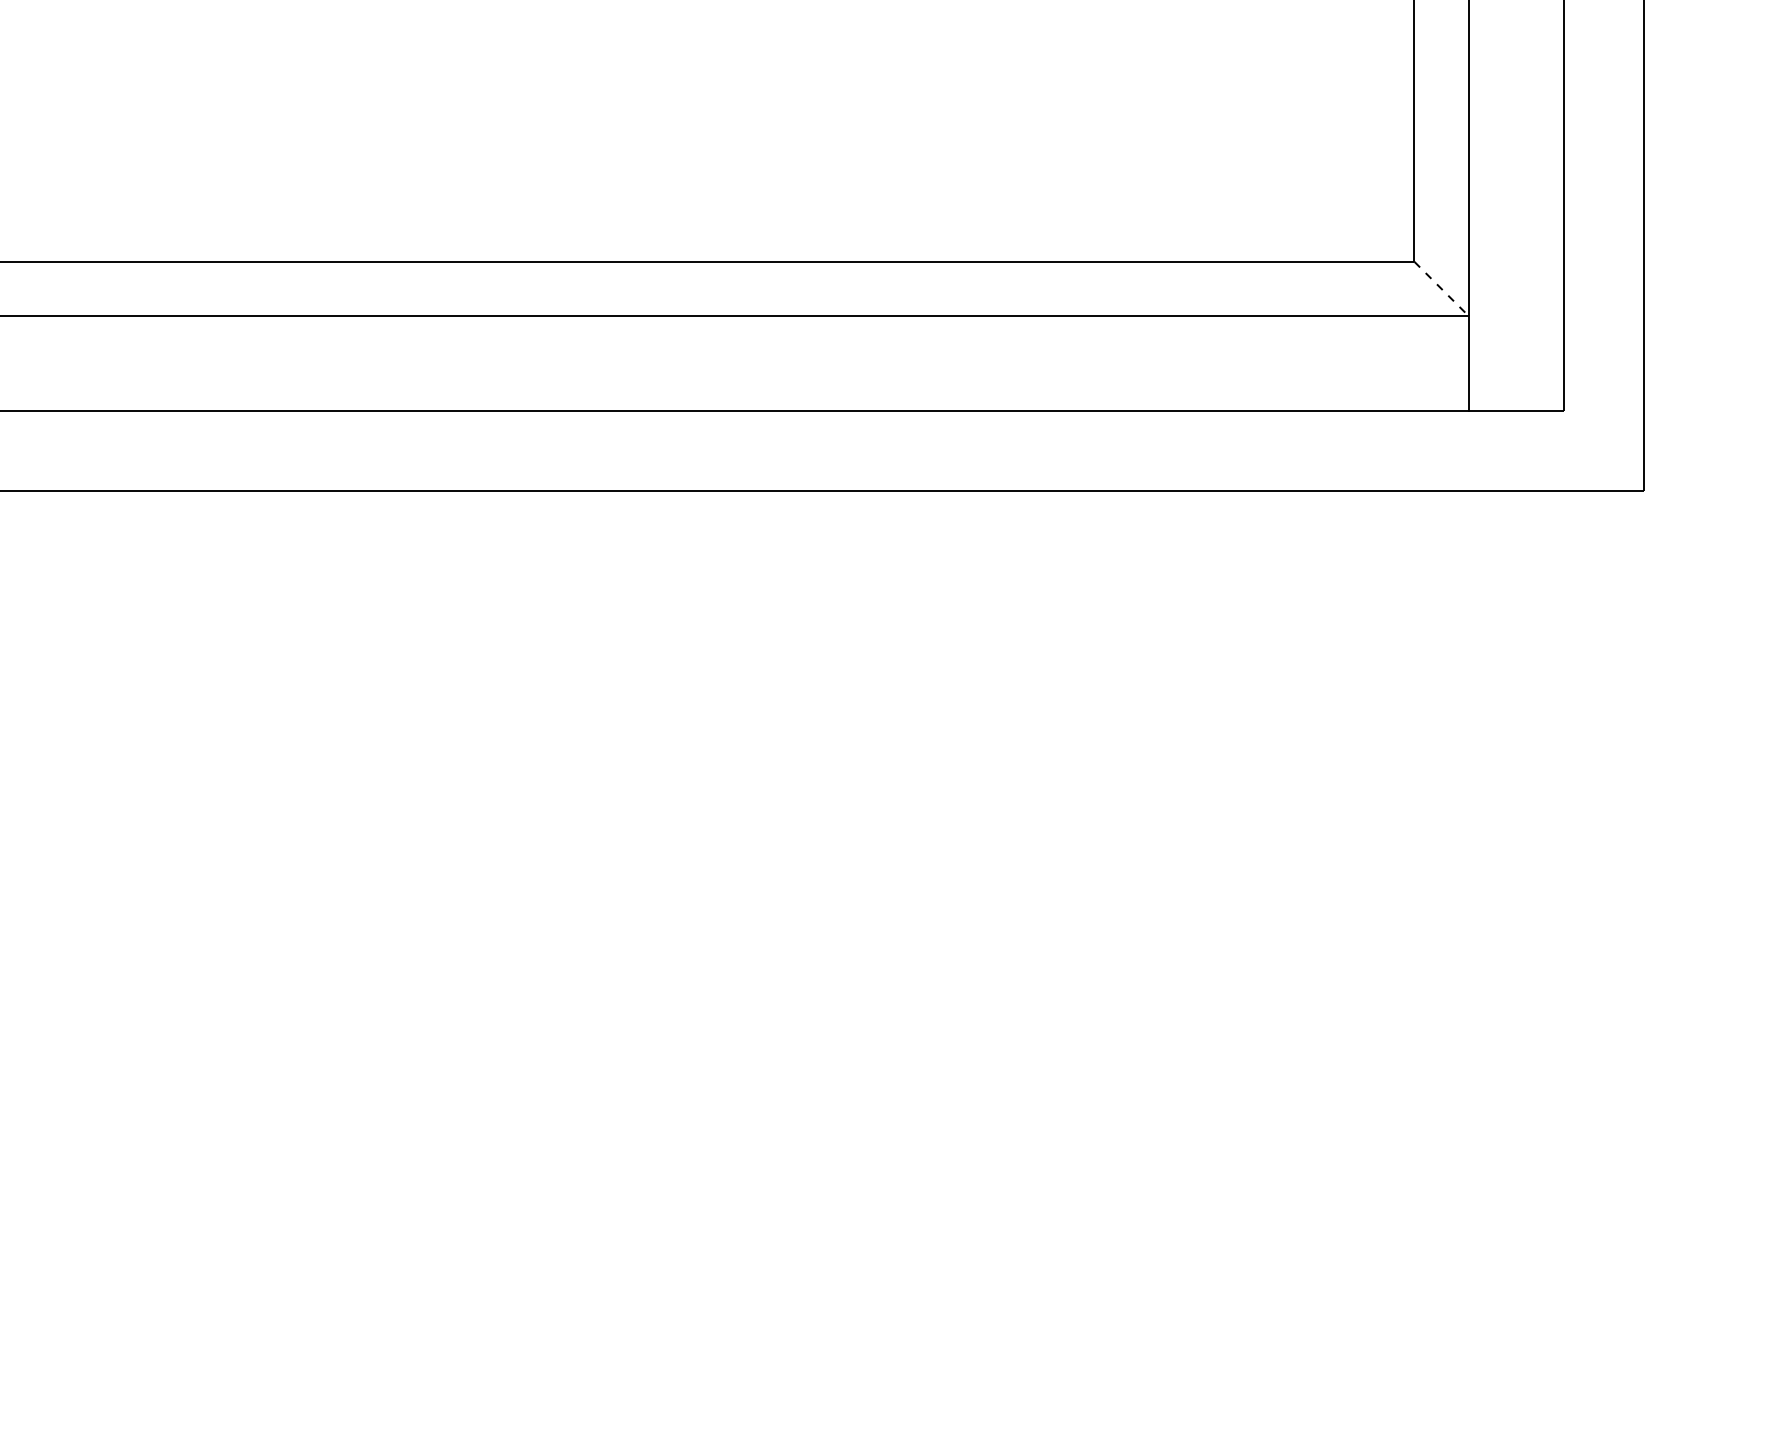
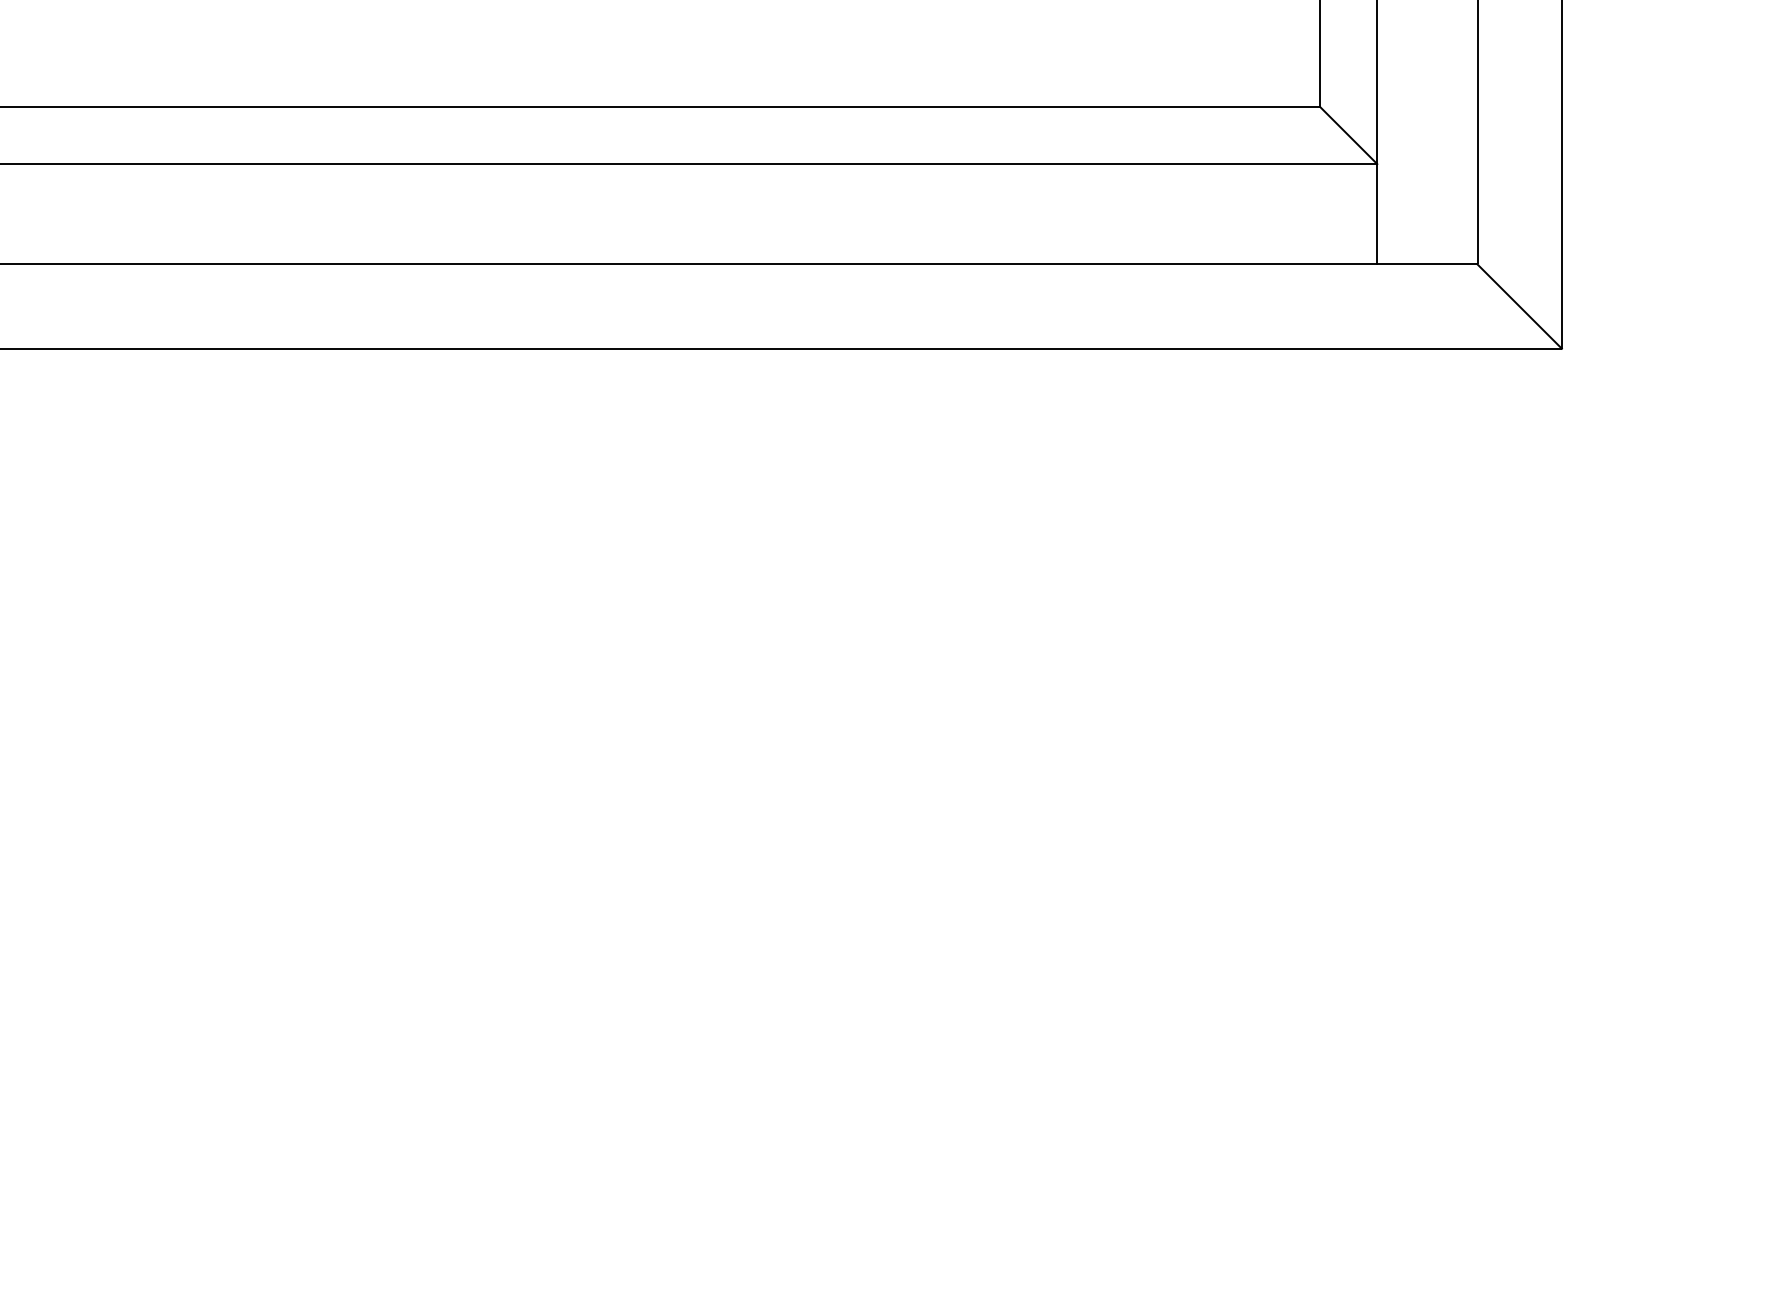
line: (1441, 289) -> (1348, 135), dashed -> solid
line: (1603, 451) -> (1519, 306), added

